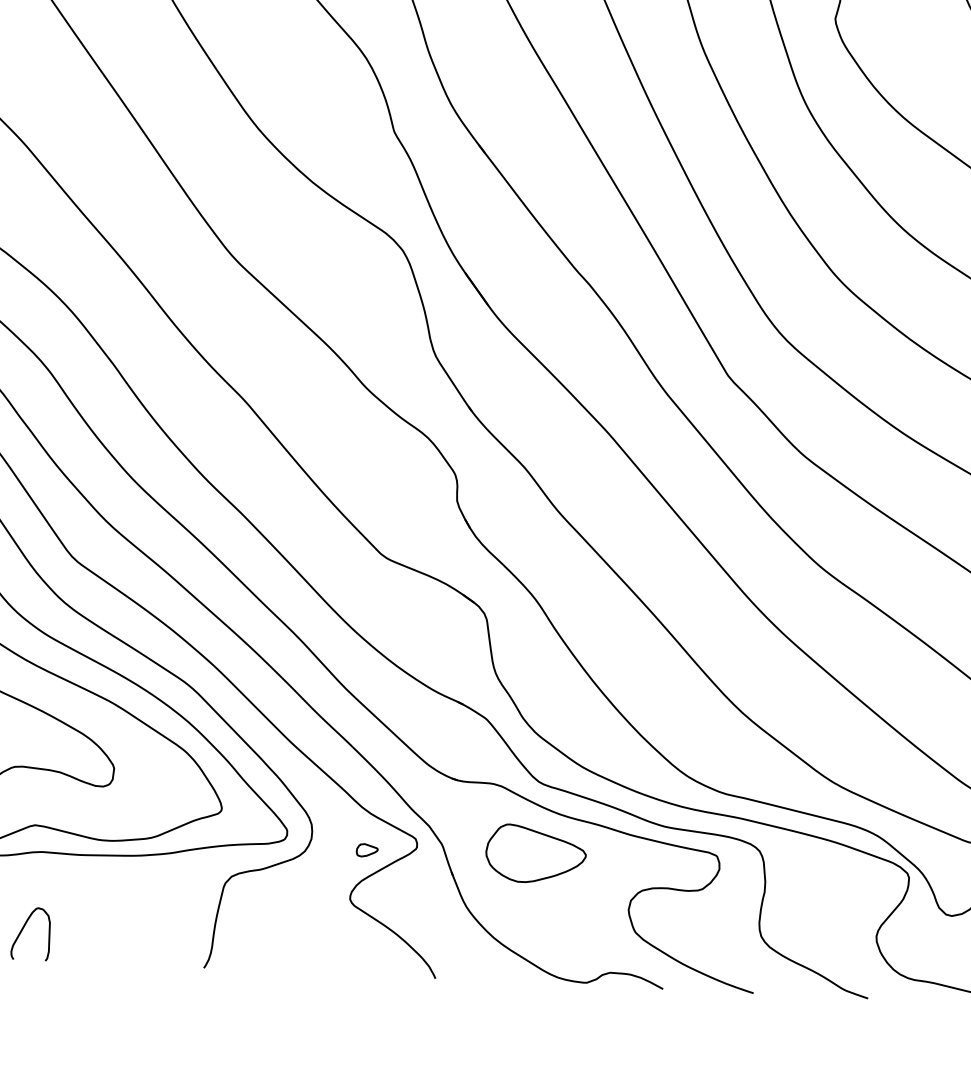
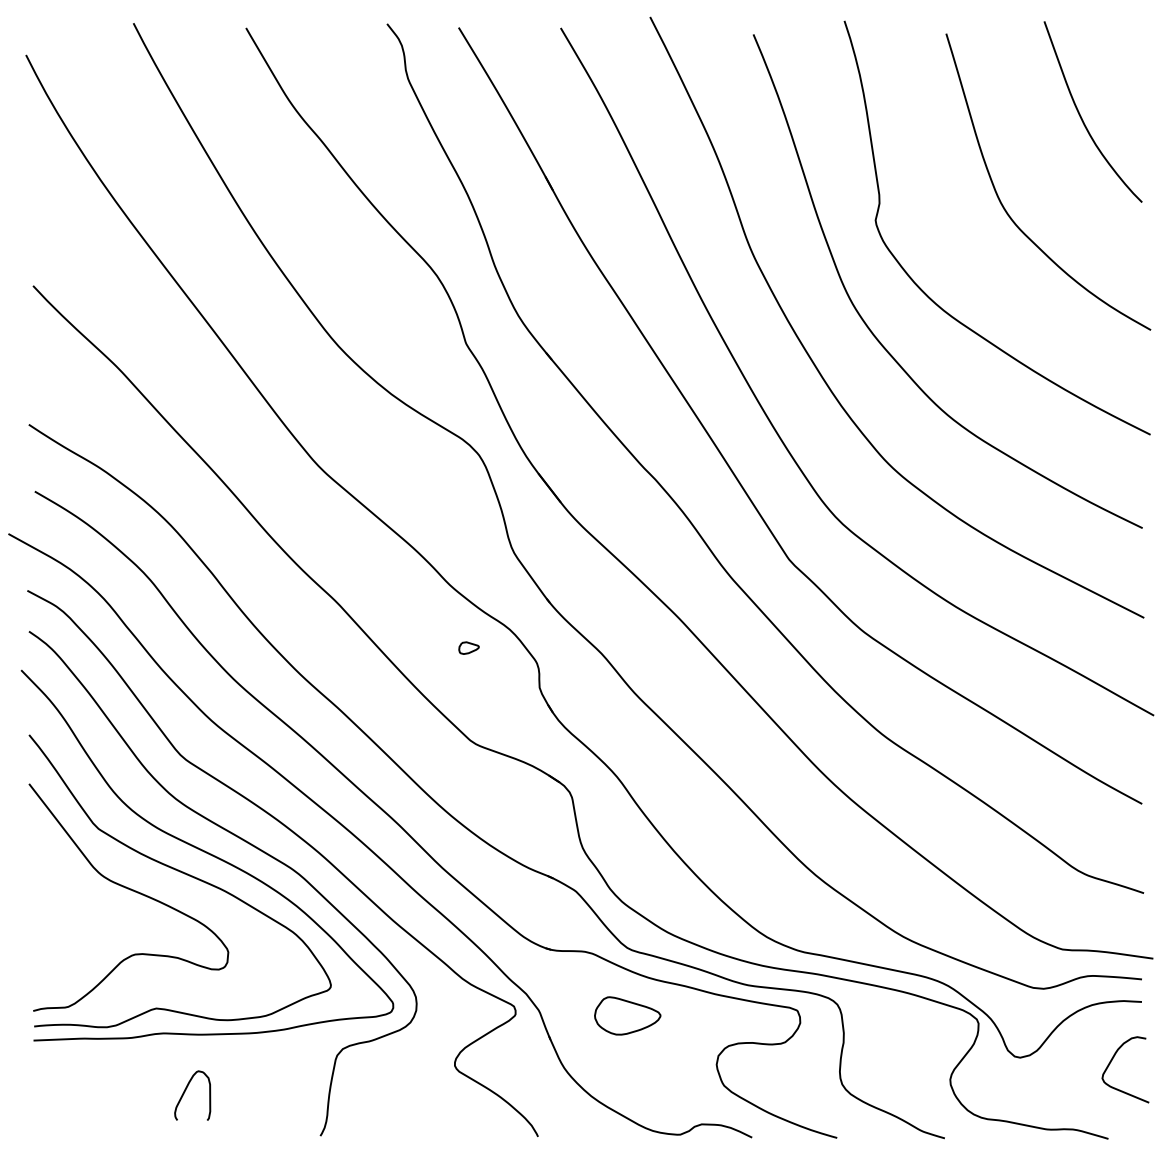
part: (366, 849) -> (468, 647), moved
part: (535, 853) -> (627, 1015), size x0.7
curve: (23, 930) -> (185, 1092), moved

